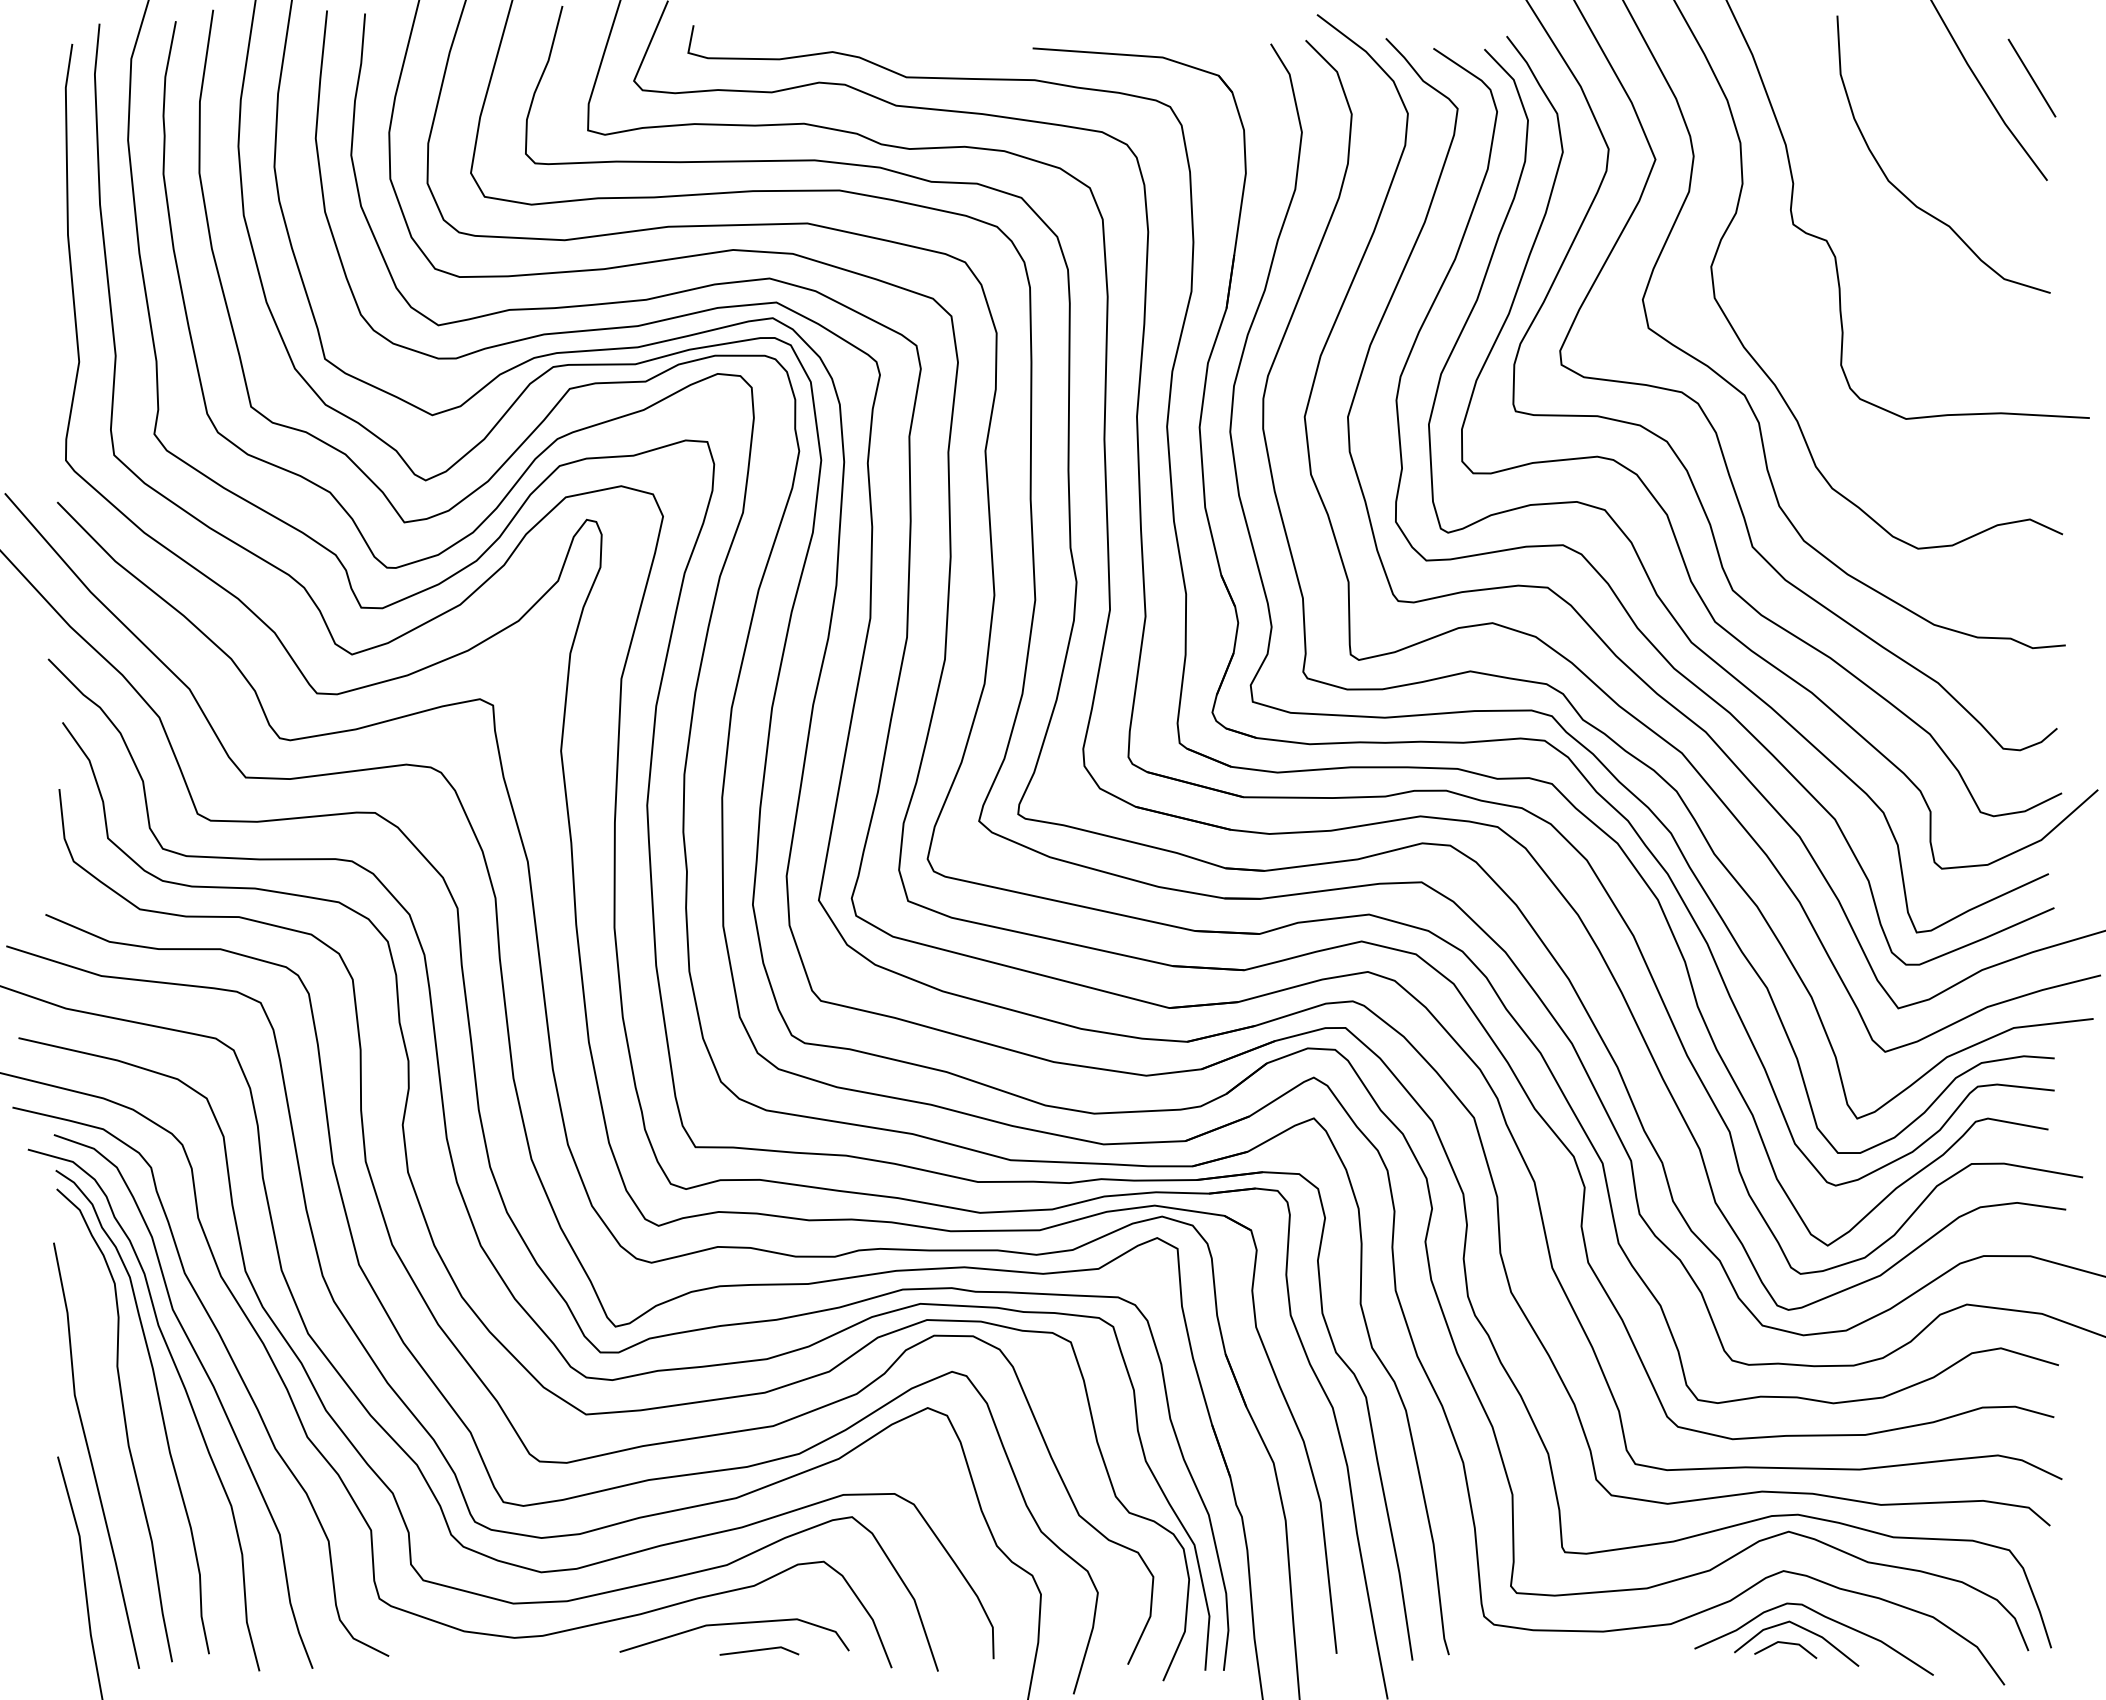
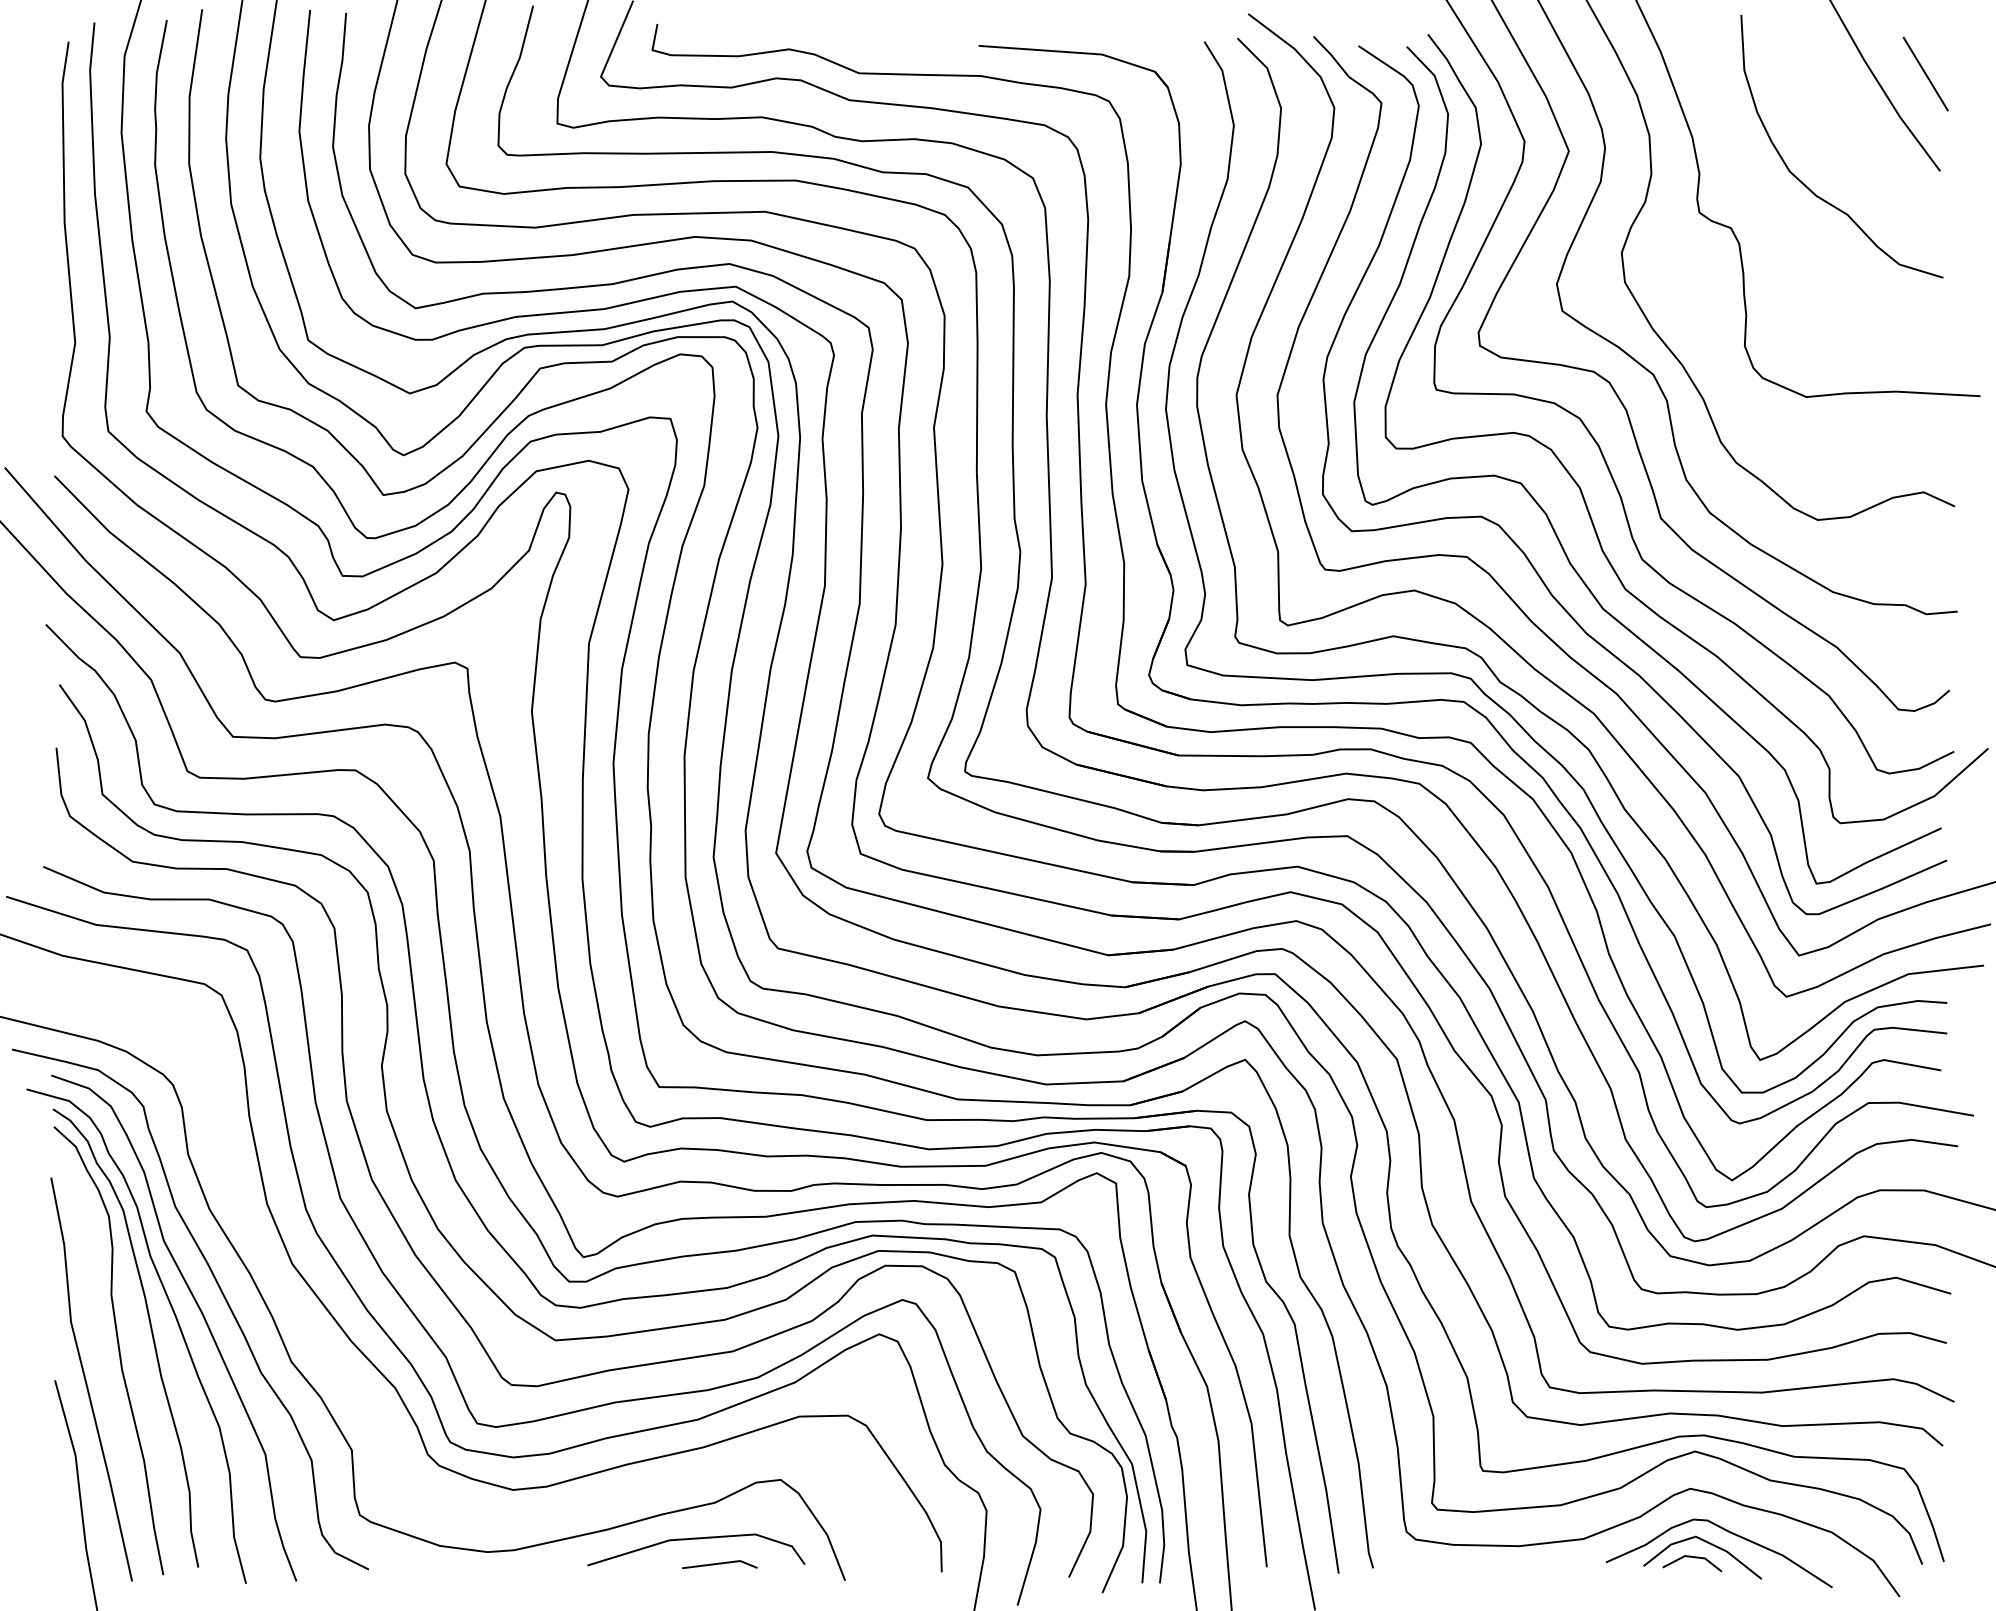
part: (355, 1446) -> (337, 1370), removed

